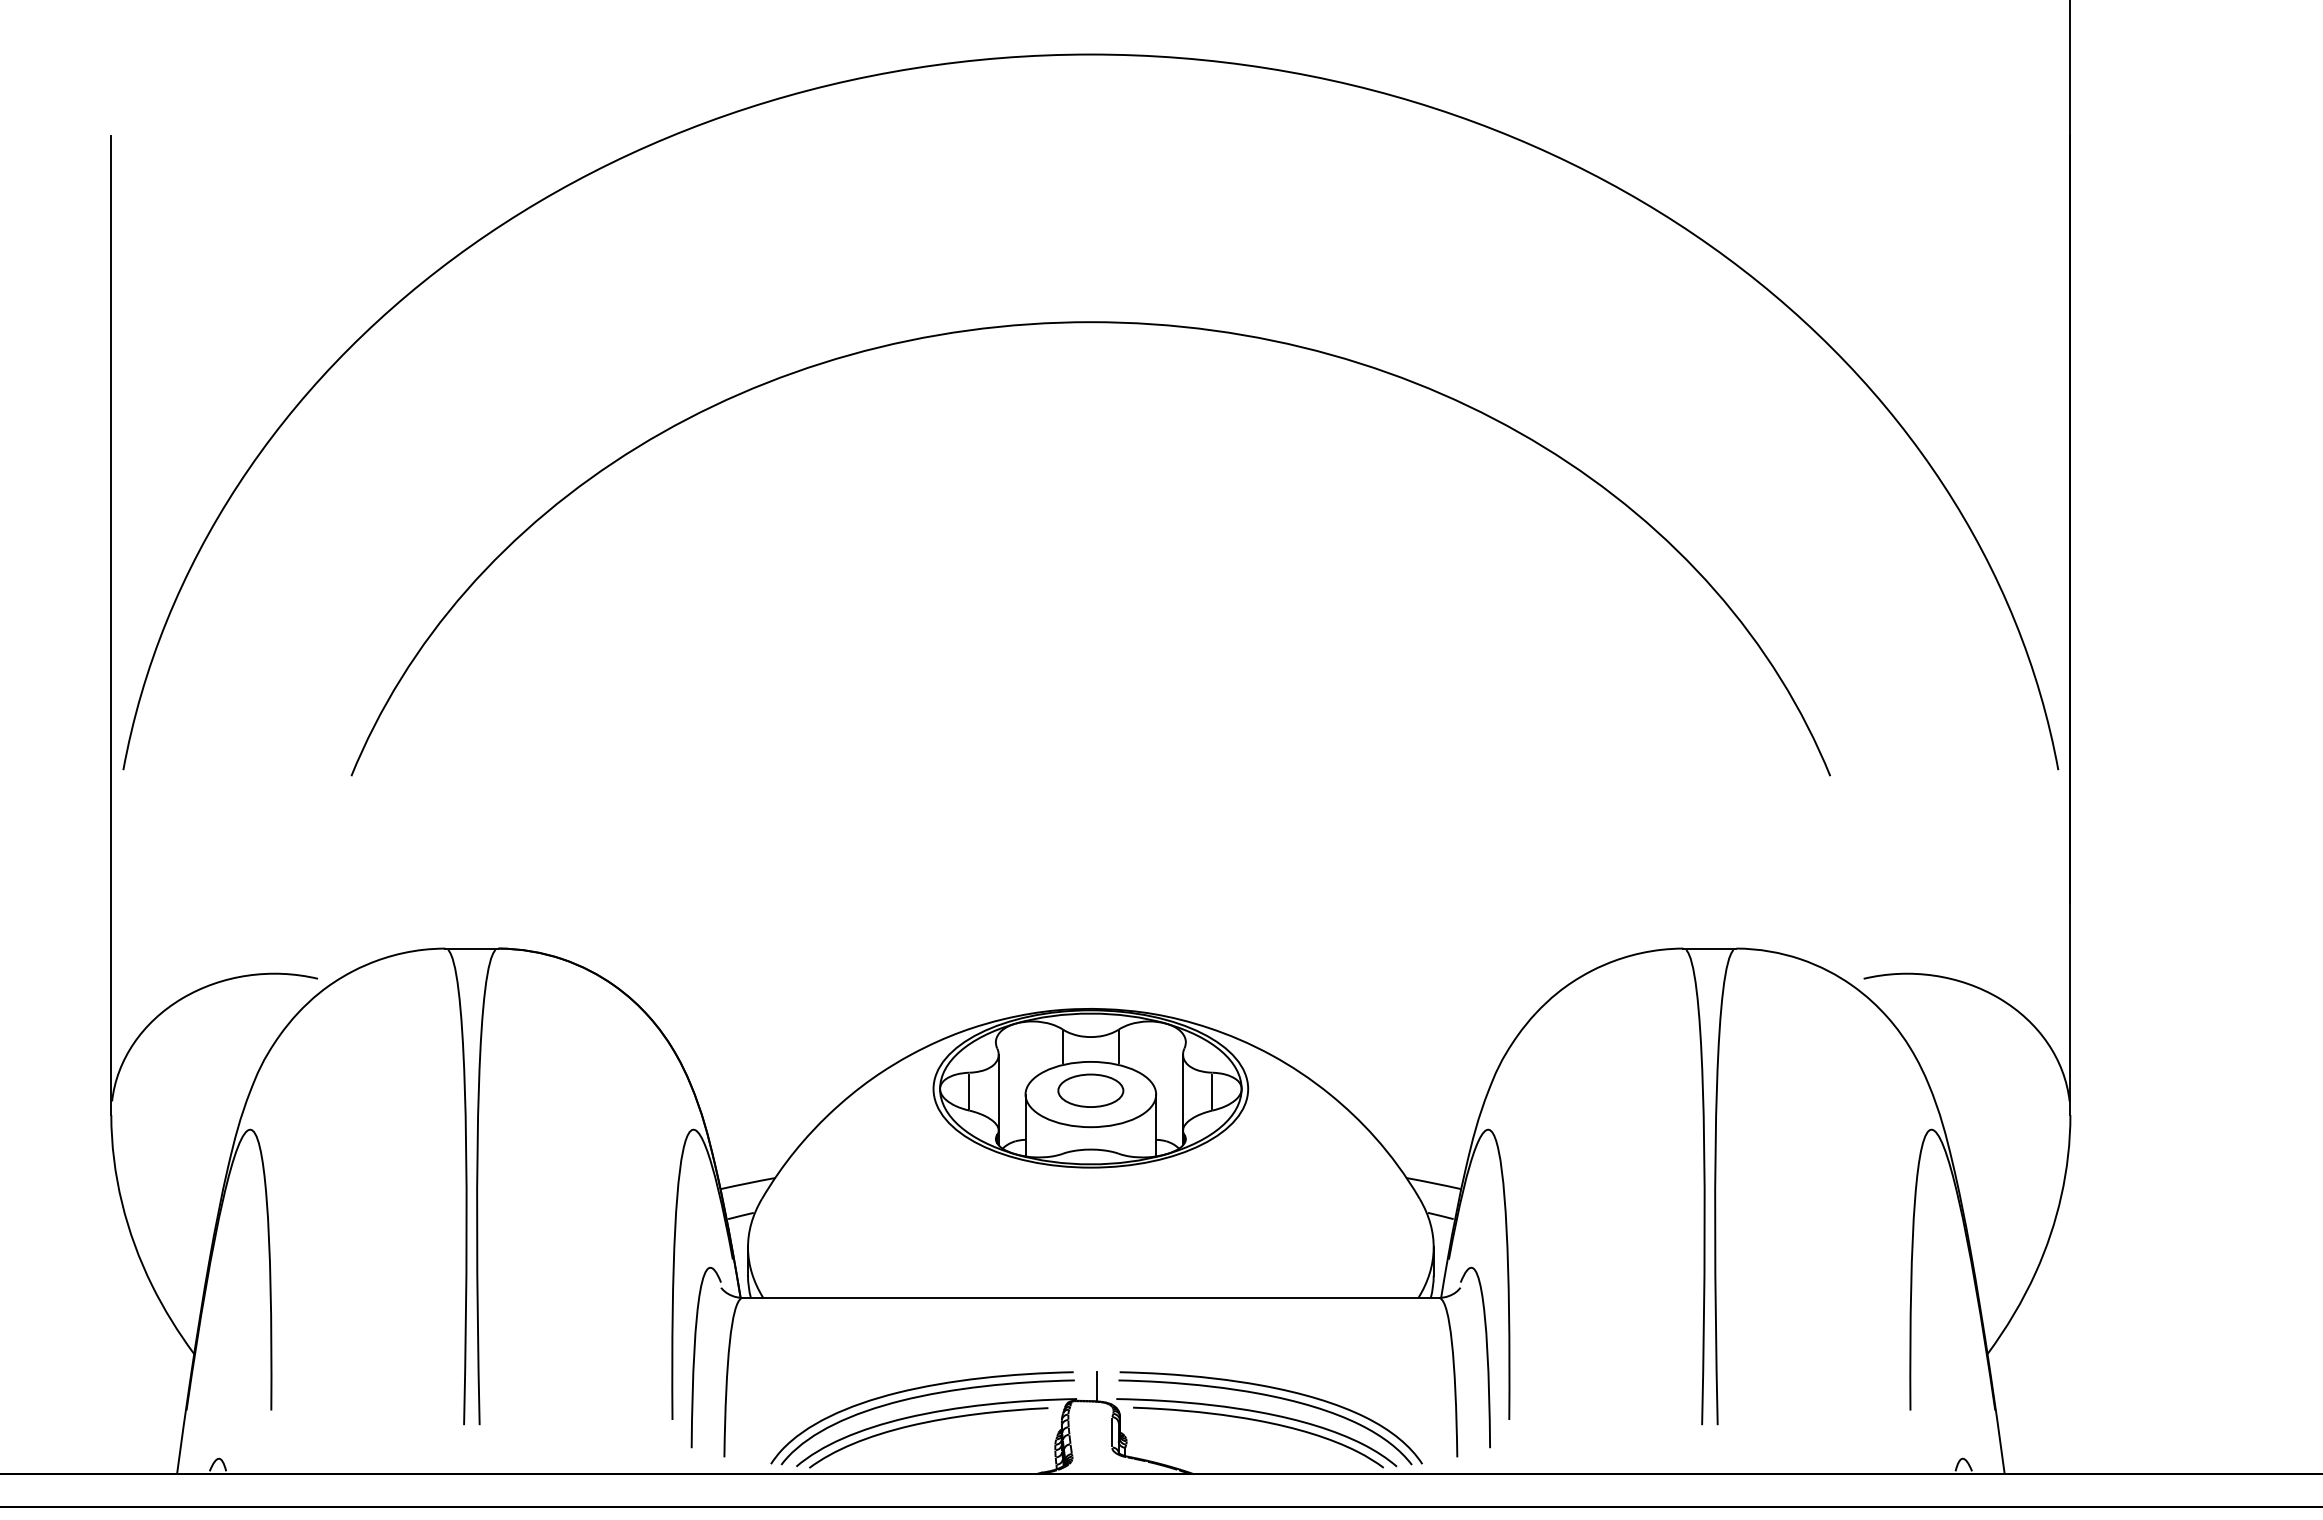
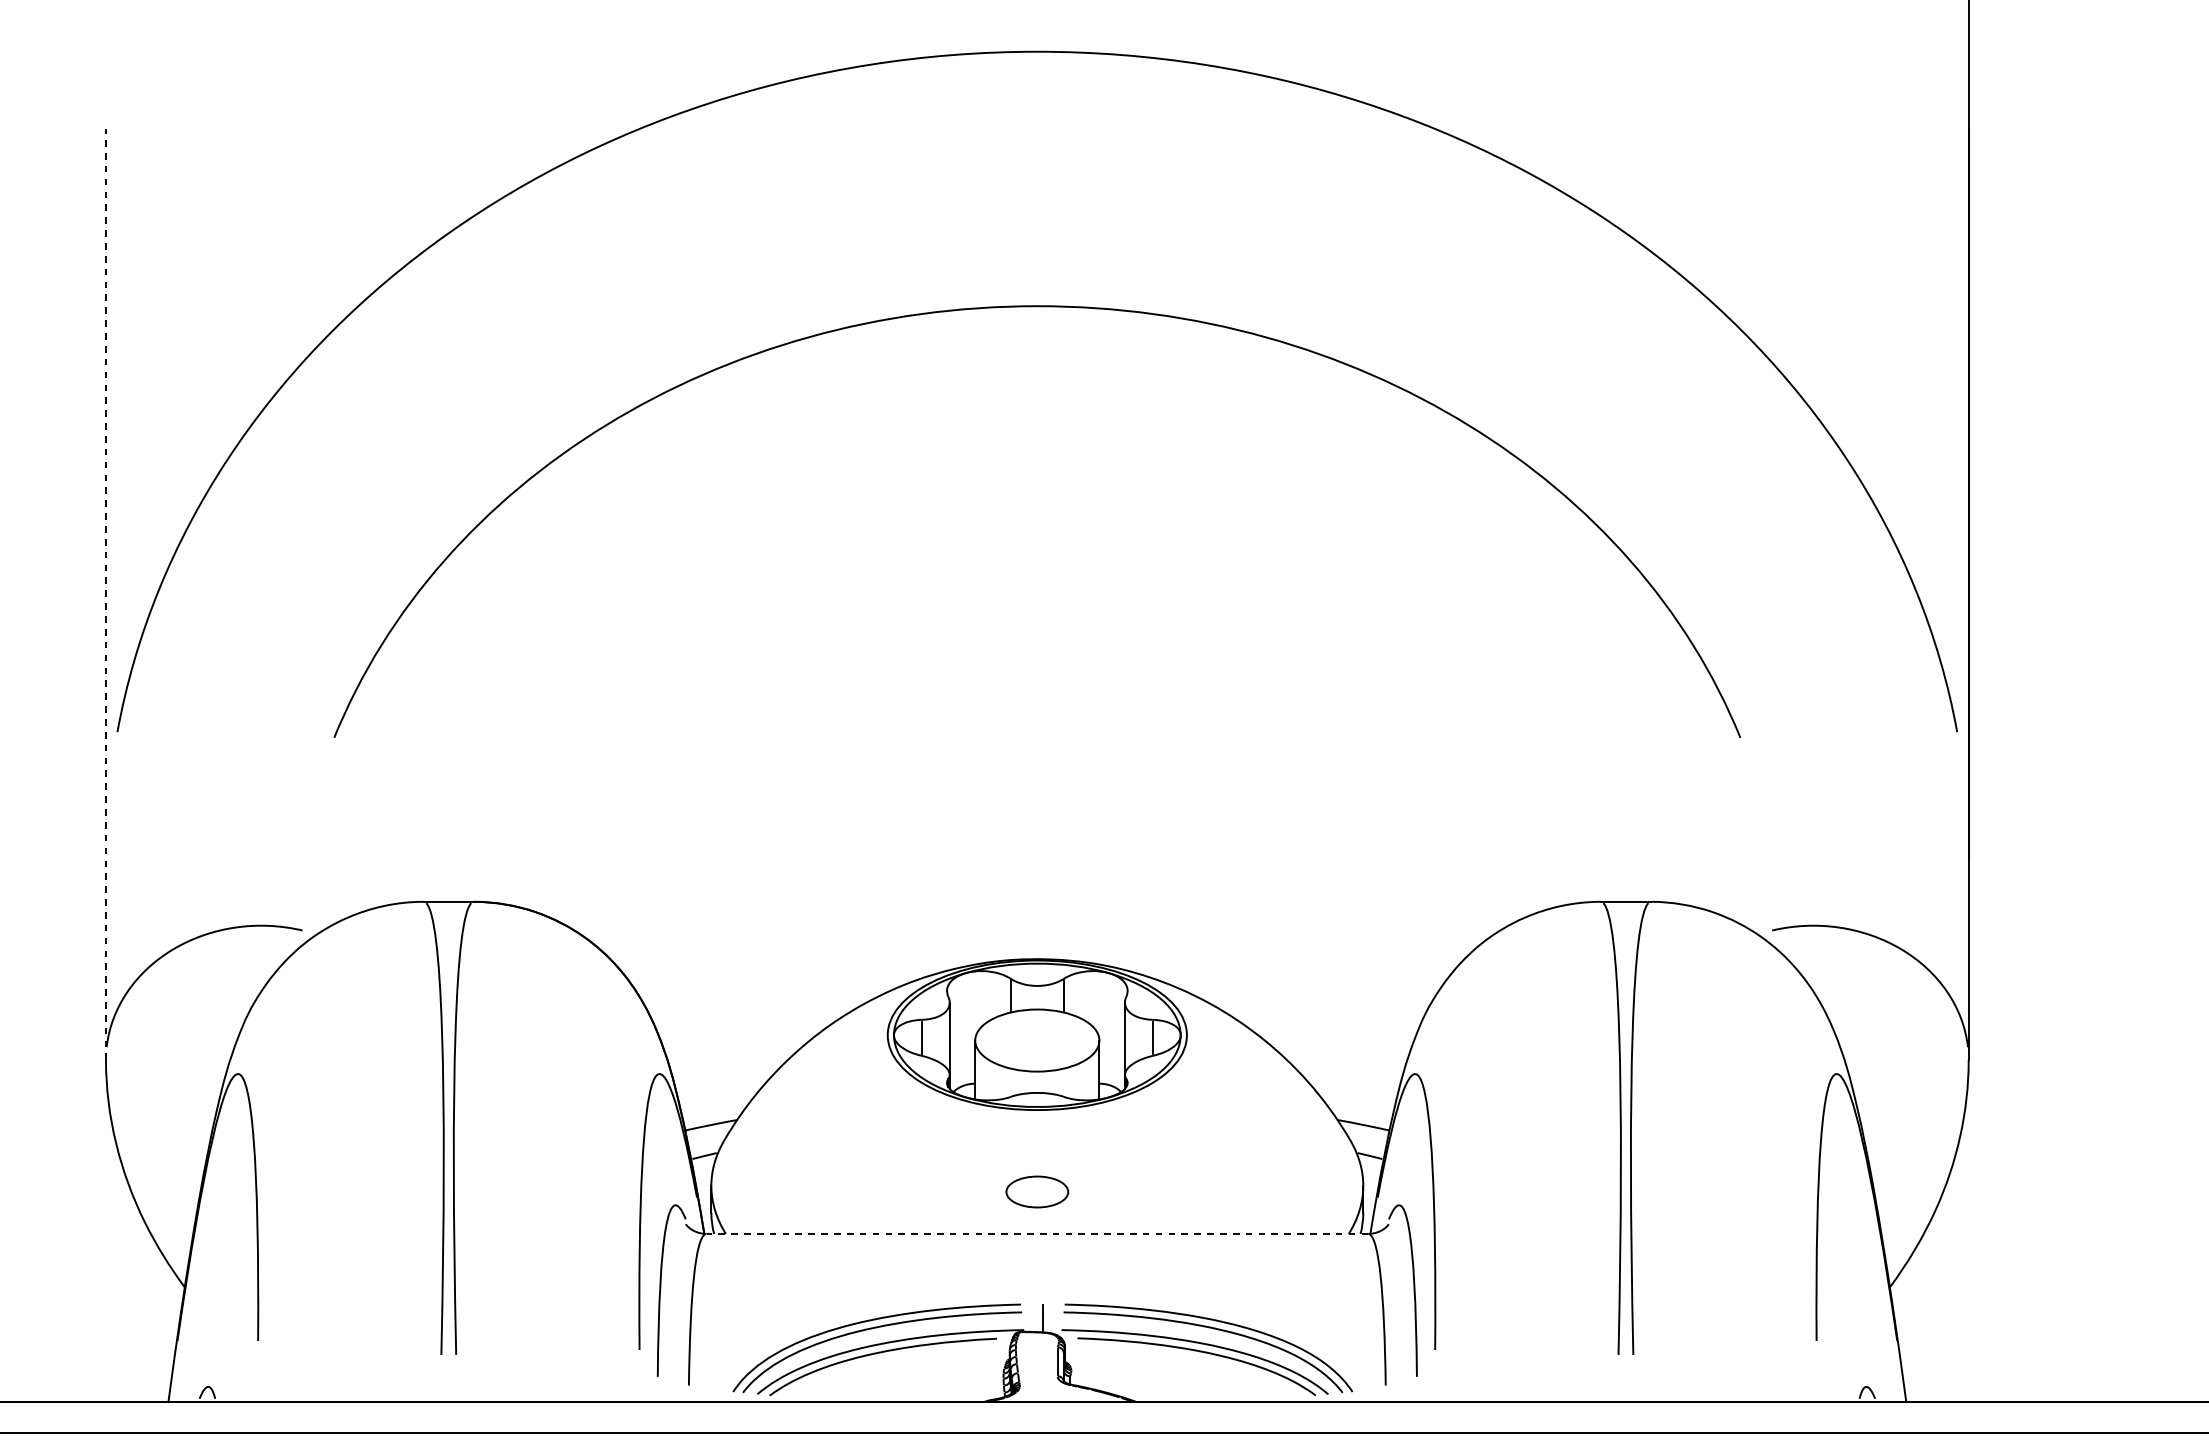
line: (111, 625) -> (106, 594), solid -> dashed
part: (1090, 1090) -> (1036, 1191), moved
line: (1090, 1297) -> (1036, 1233), solid -> dashed

